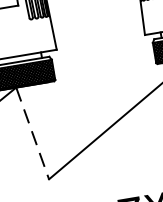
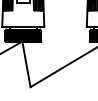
line: (32, 133) -> (26, 64), dashed -> solid

